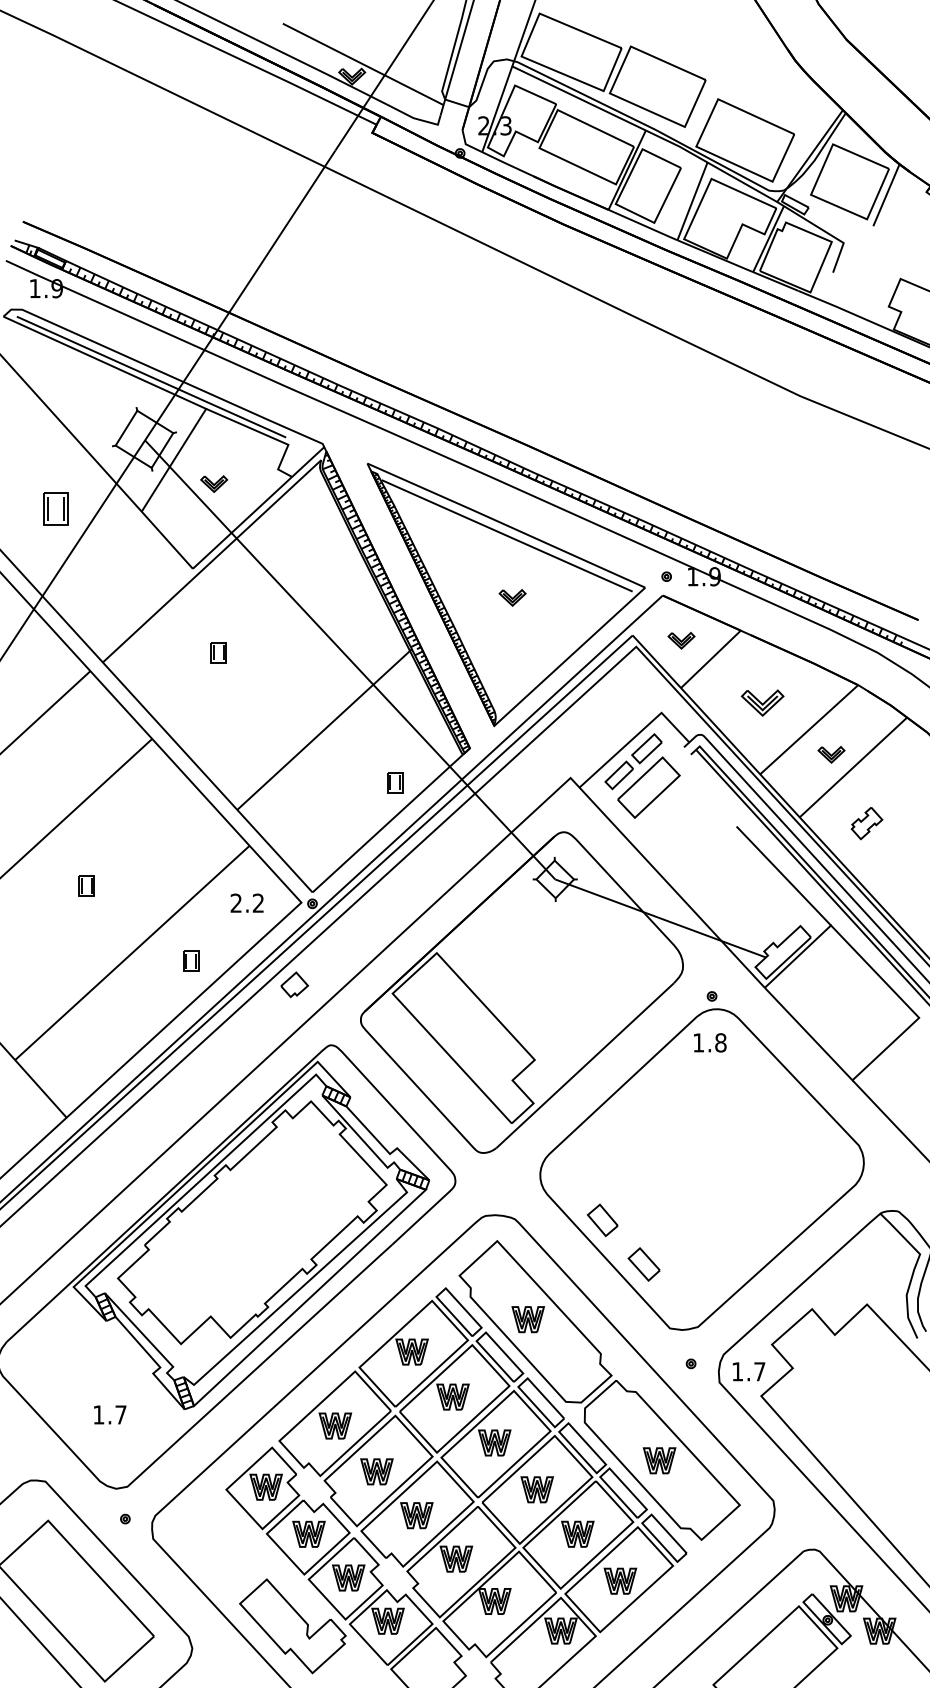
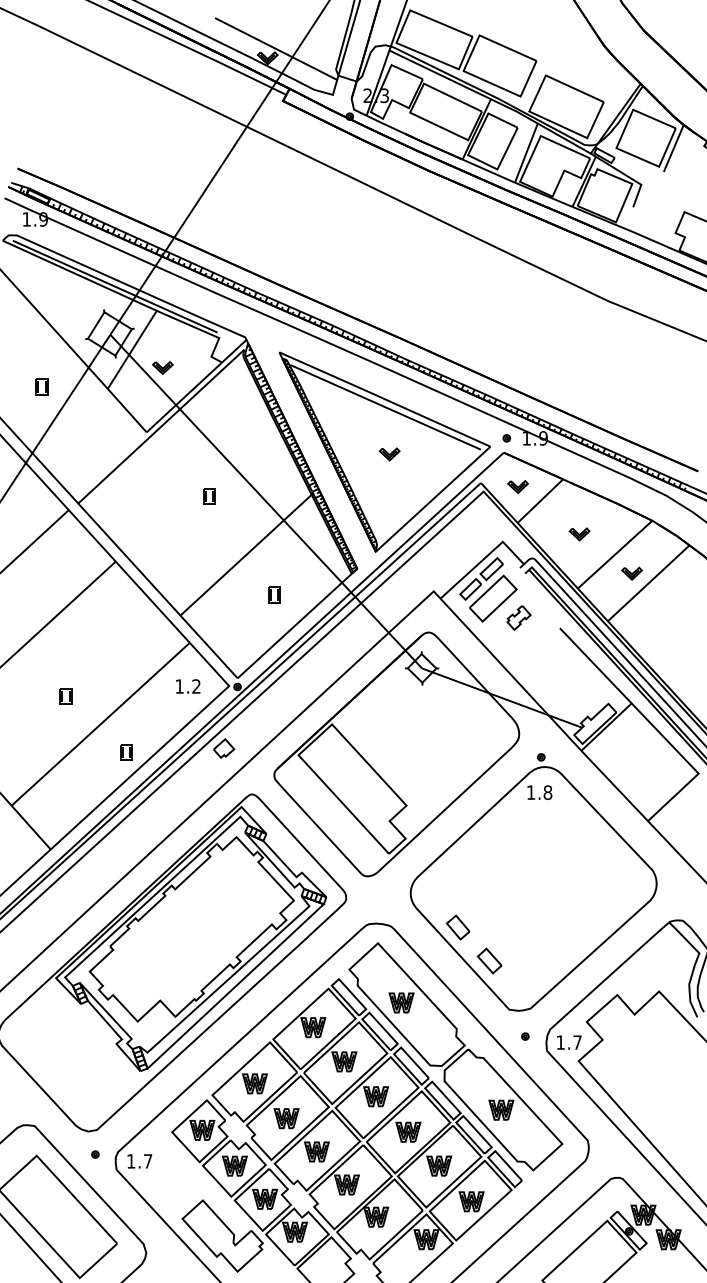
part: (54, 508) -> (41, 386), size x0.62
part: (218, 653) -> (209, 496), moved
part: (762, 703) -> (579, 534), size x0.62
part: (395, 782) -> (274, 594), moved
part: (866, 822) -> (518, 617), moved
part: (86, 886) -> (65, 696), moved
text: (236, 903) -> (179, 686), 2.2 -> 1.2
part: (191, 961) -> (126, 752), moved
text: (109, 1415) -> (139, 1161), moved

